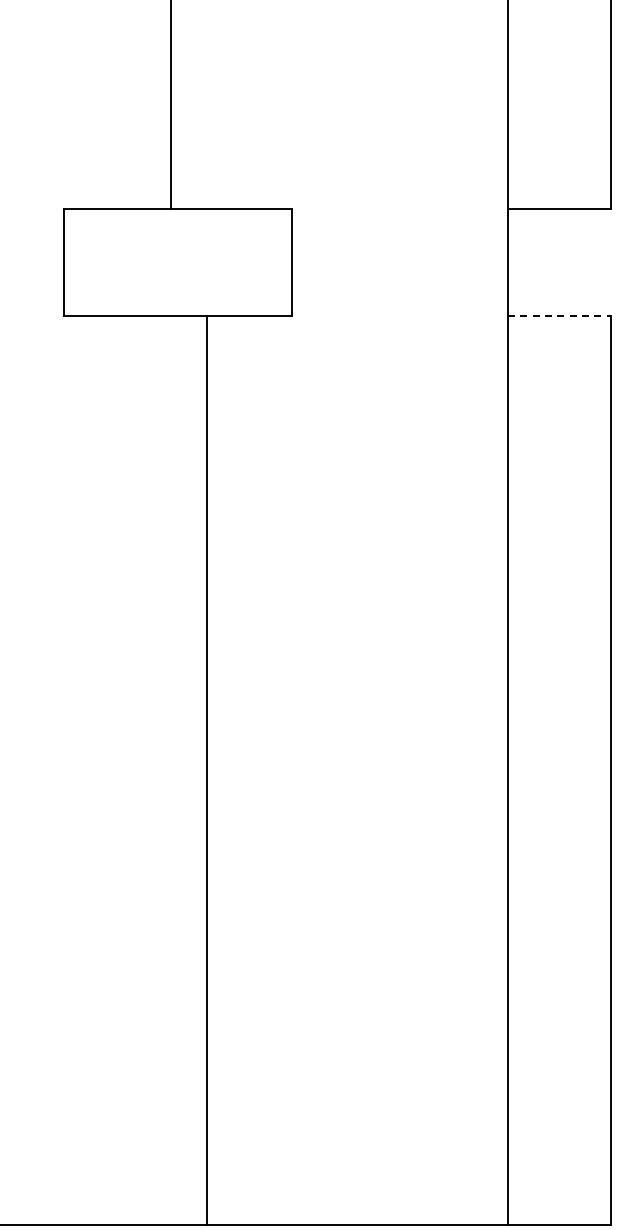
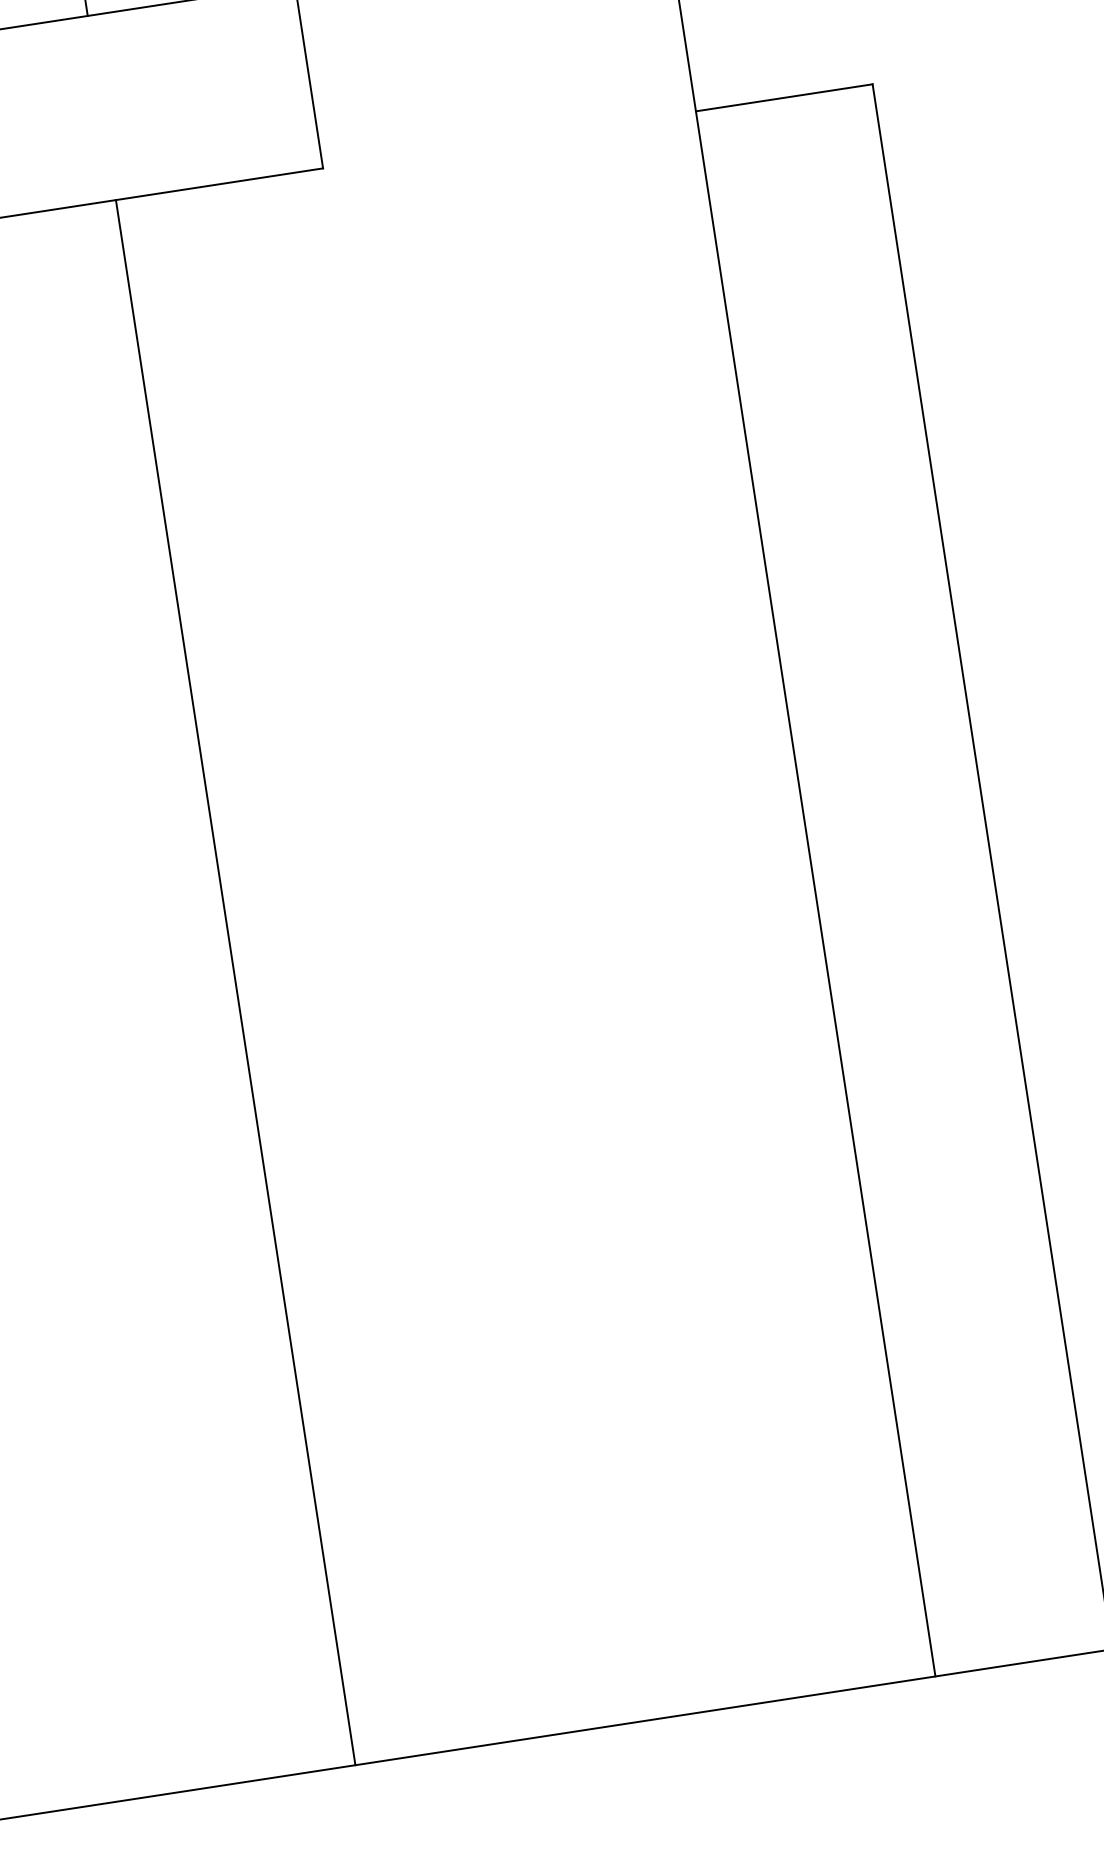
line: (559, 315) -> (784, 97), dashed -> solid
line: (207, 769) -> (235, 981), moved

